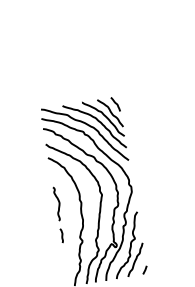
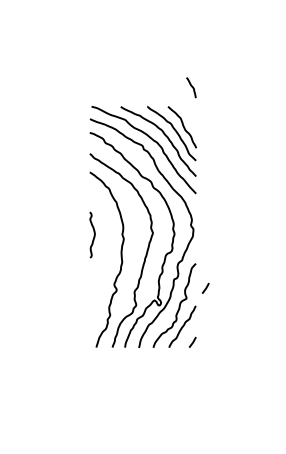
curve: (115, 104) -> (191, 87), moved
curve: (147, 228) -> (205, 287), added
line: (61, 236) -> (90, 278), removed

